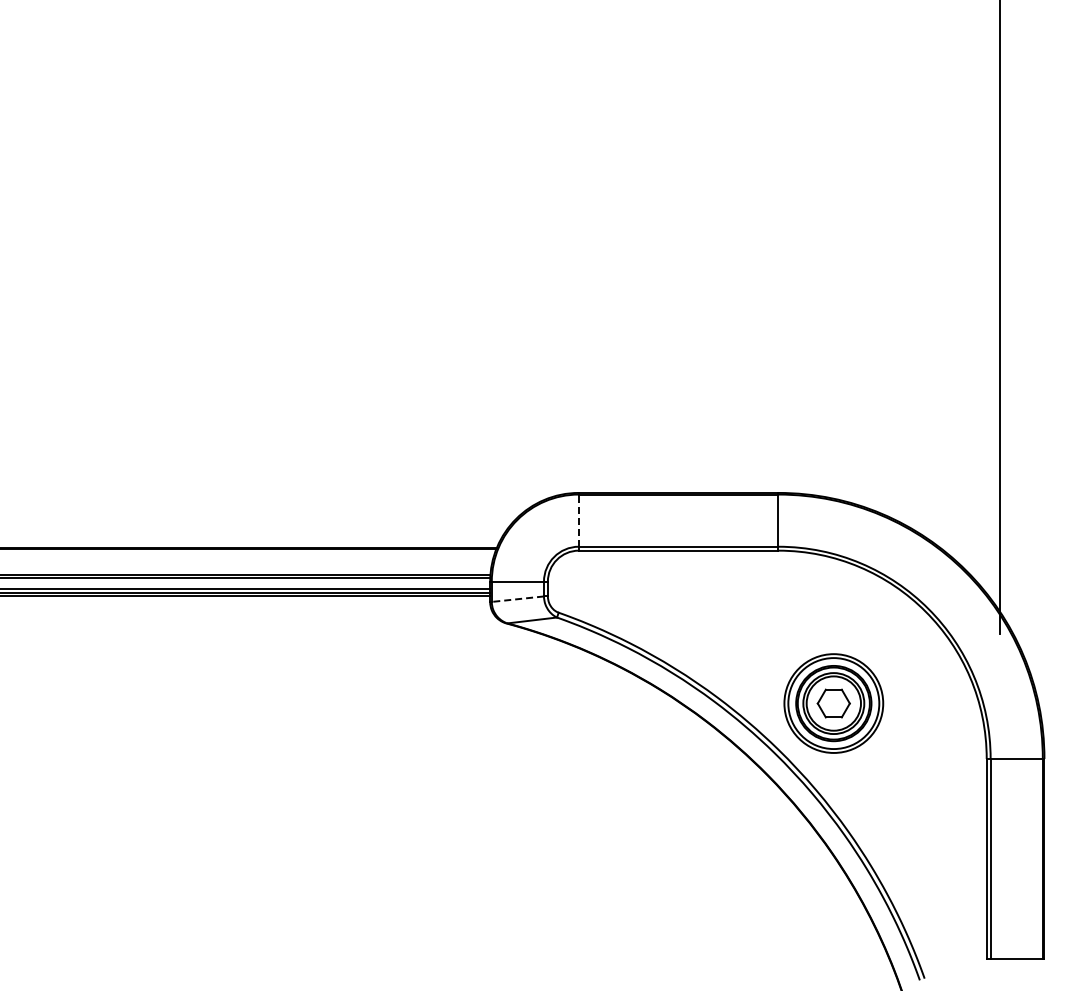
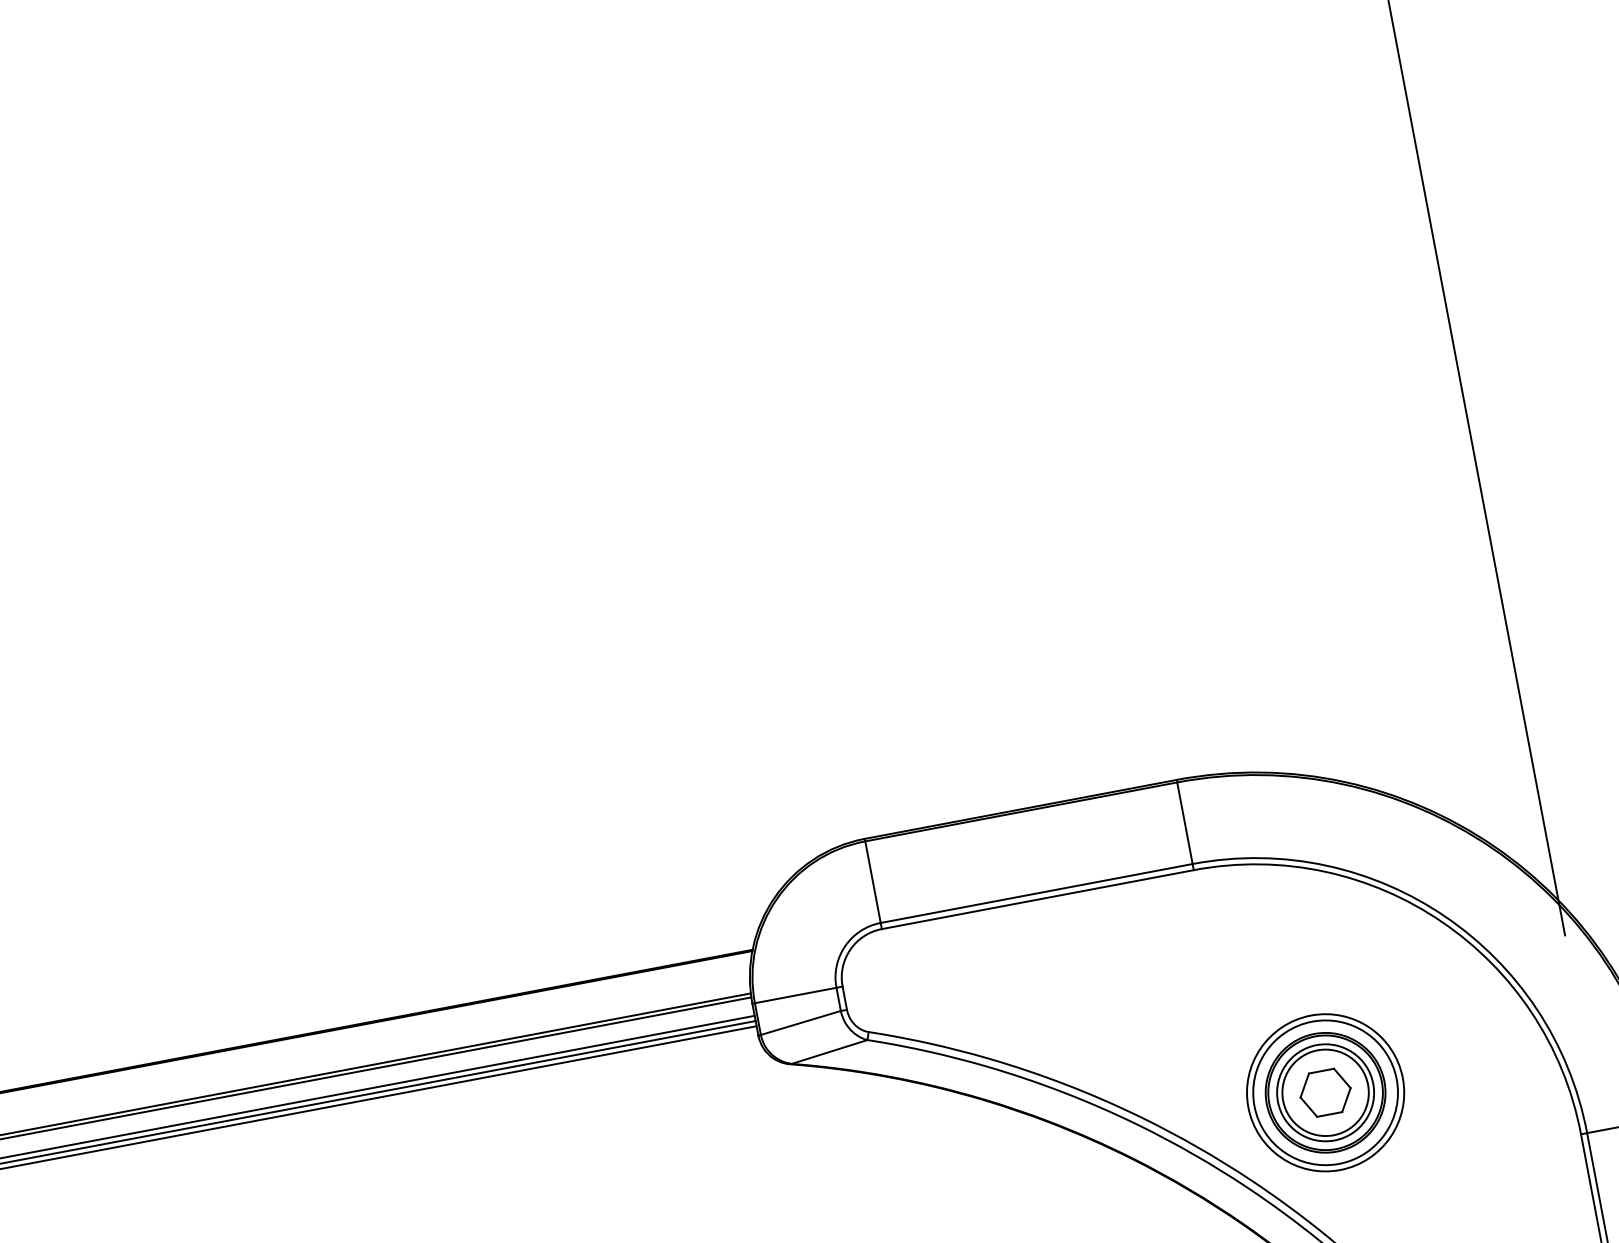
line: (578, 520) -> (872, 882), dashed -> solid
line: (517, 599) -> (800, 1023), dashed -> solid

